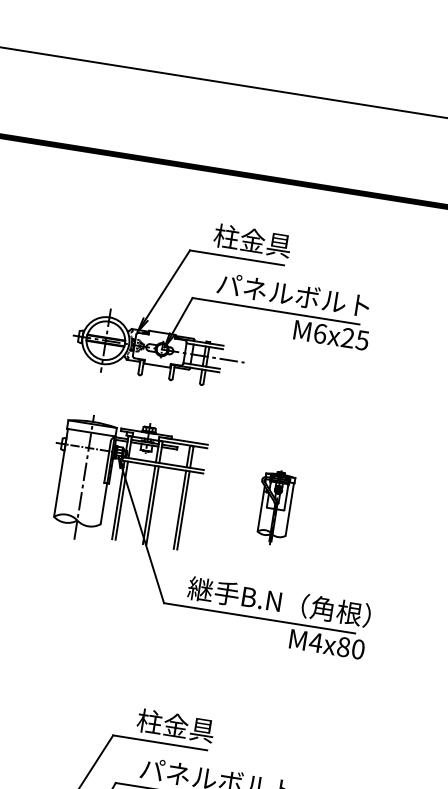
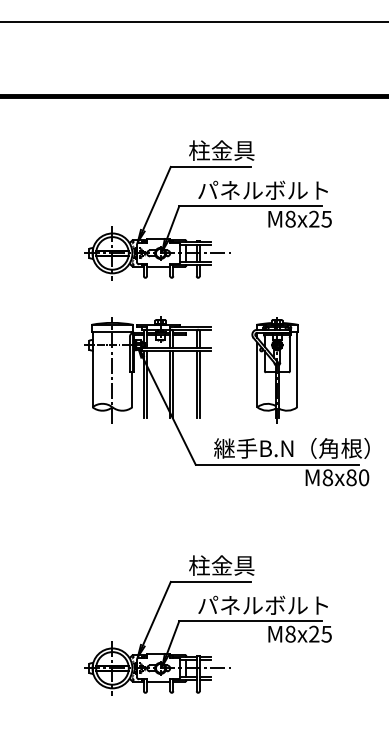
text: (320, 332) -> (290, 218), M6x25 -> M8x25
part: (273, 507) -> (274, 370), size x1.67
text: (315, 642) -> (327, 477), M4x80 -> M8x80

